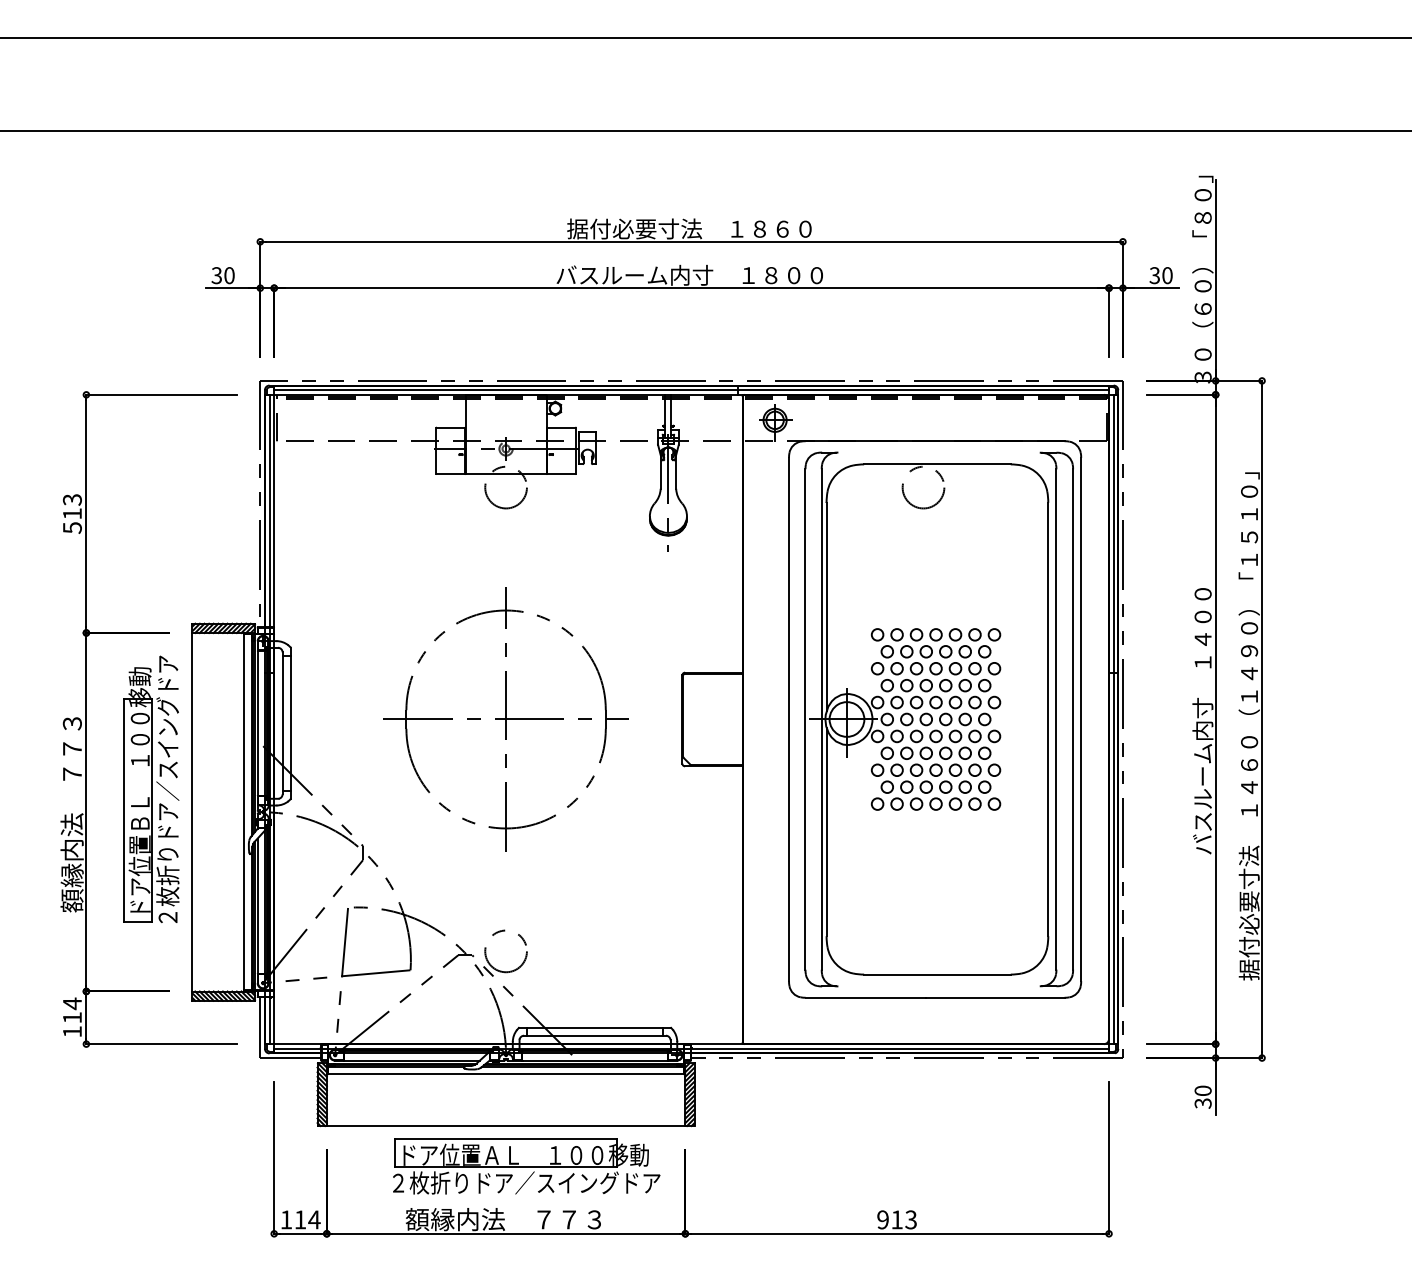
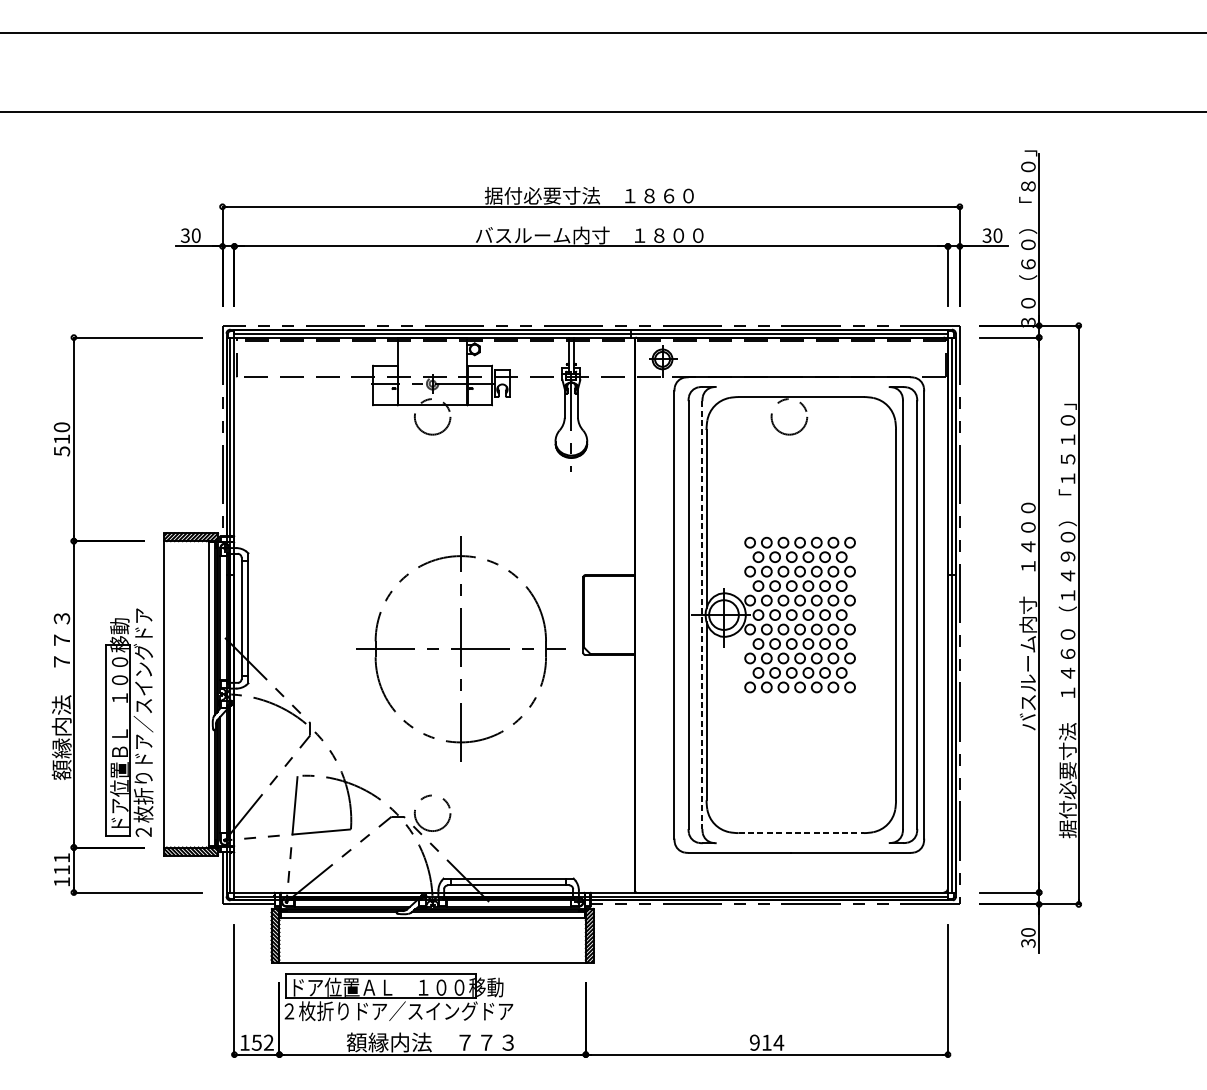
text: (72, 499) -> (62, 427), 513 -> 510
part: (505, 719) -> (460, 649), moved
line: (821, 719) -> (702, 615), solid -> dashed
part: (151, 788) -> (129, 721), moved
line: (937, 974) -> (801, 833), solid -> dashed
text: (72, 1003) -> (62, 857), 114 -> 111
part: (526, 1166) -> (398, 997), moved
text: (307, 1219) -> (262, 1042), 114 -> 152
text: (910, 1219) -> (778, 1042), 913 -> 914

